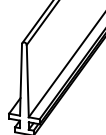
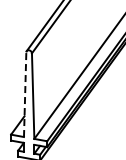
line: (21, 79) -> (25, 94), solid -> dashed

